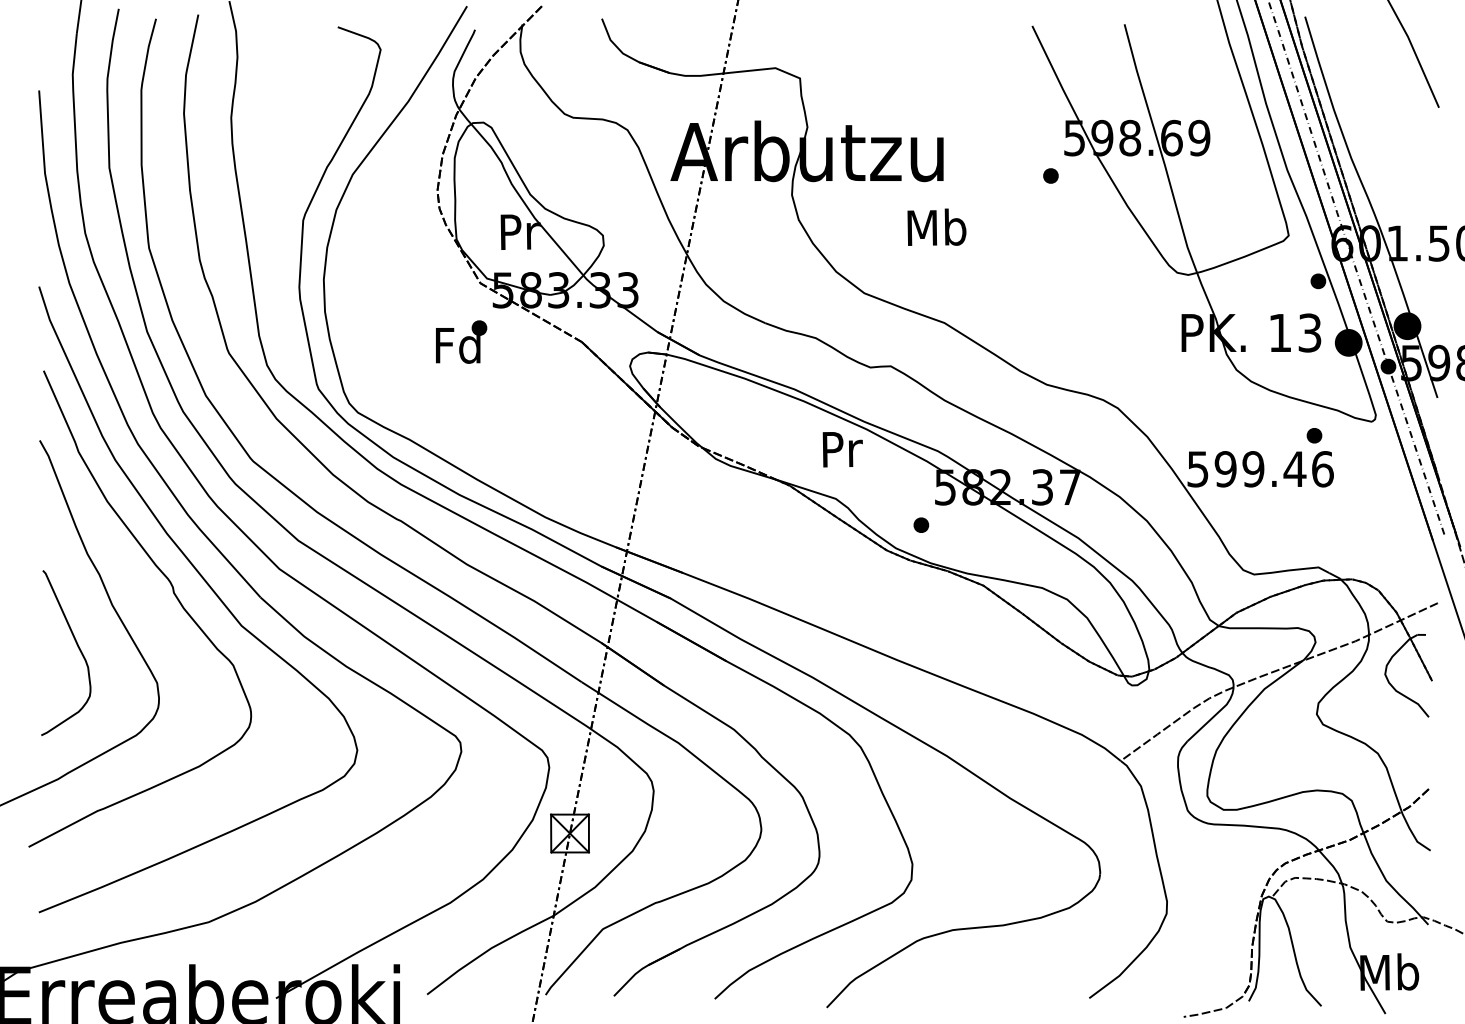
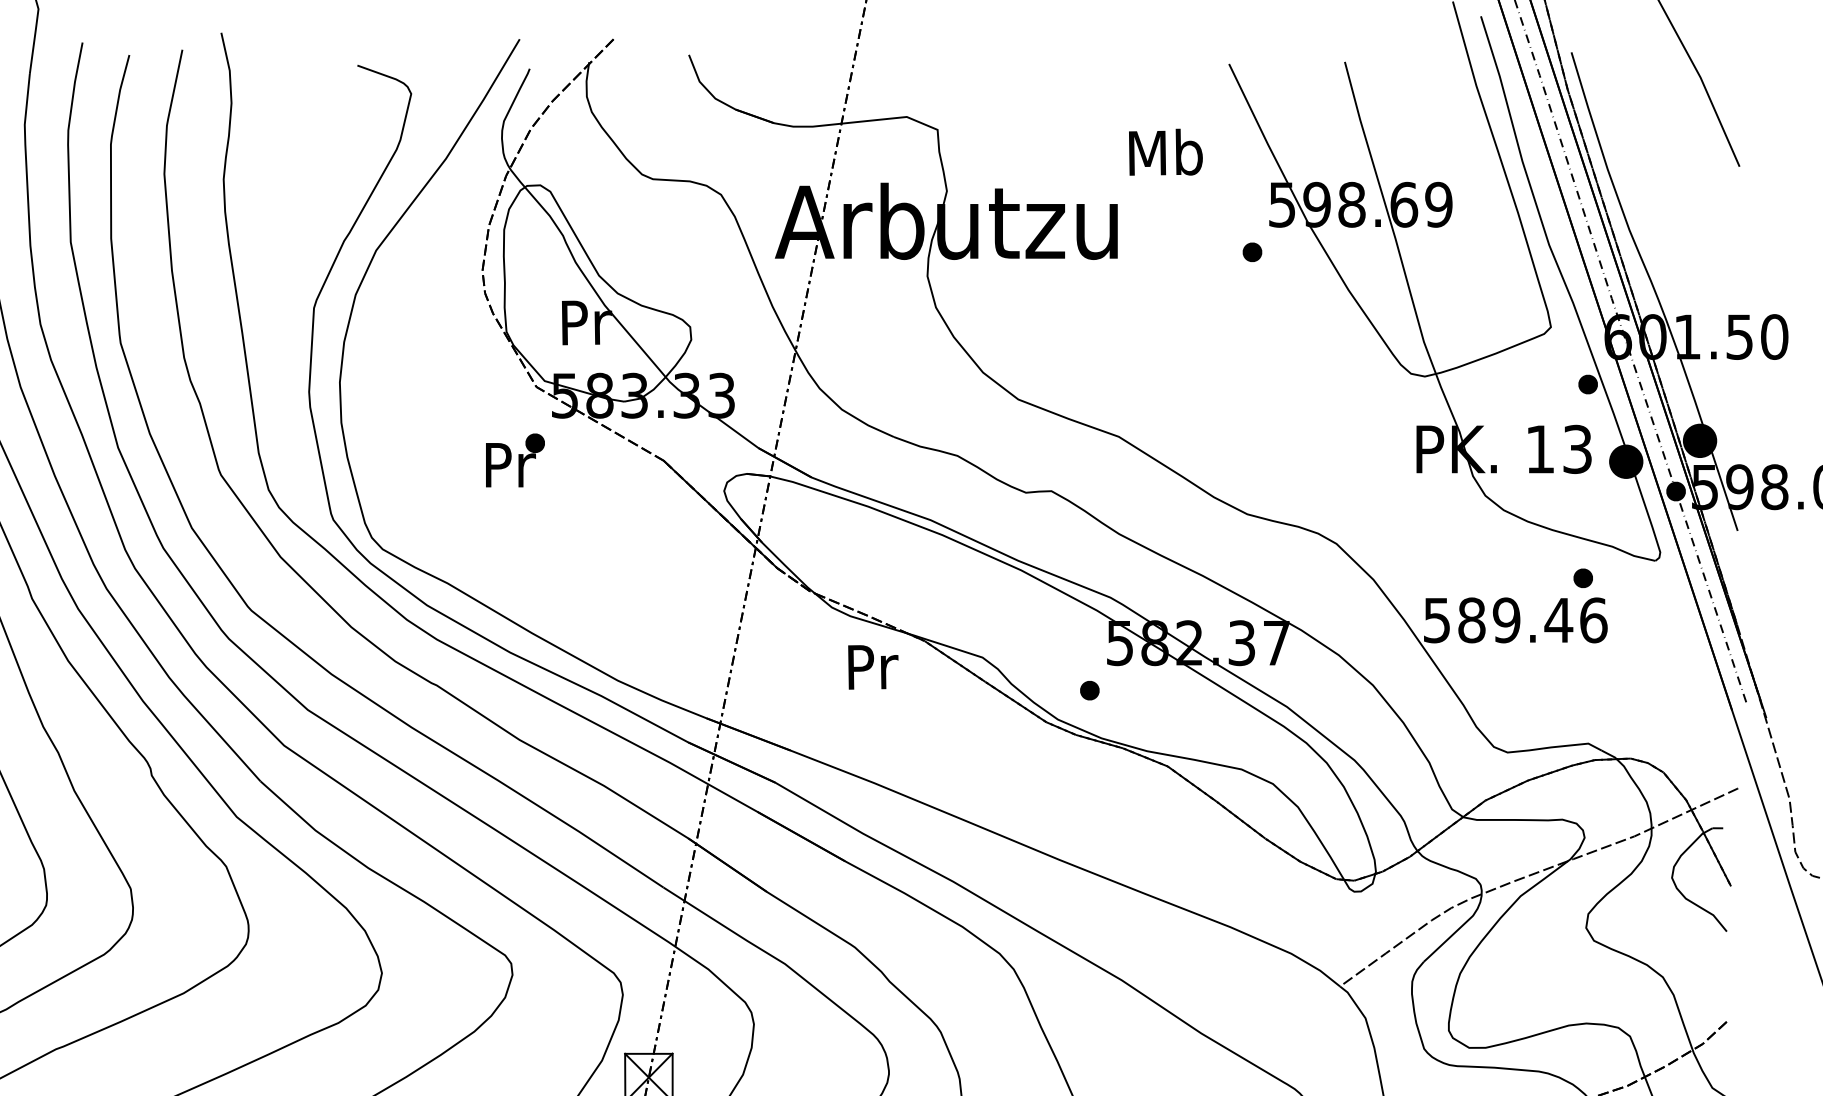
text: (936, 226) -> (1165, 151), moved
text: (458, 345) -> (508, 465), Fd -> Pr
text: (842, 449) -> (872, 667), moved
text: (1225, 469) -> (1471, 620), 599.46 -> 589.46

